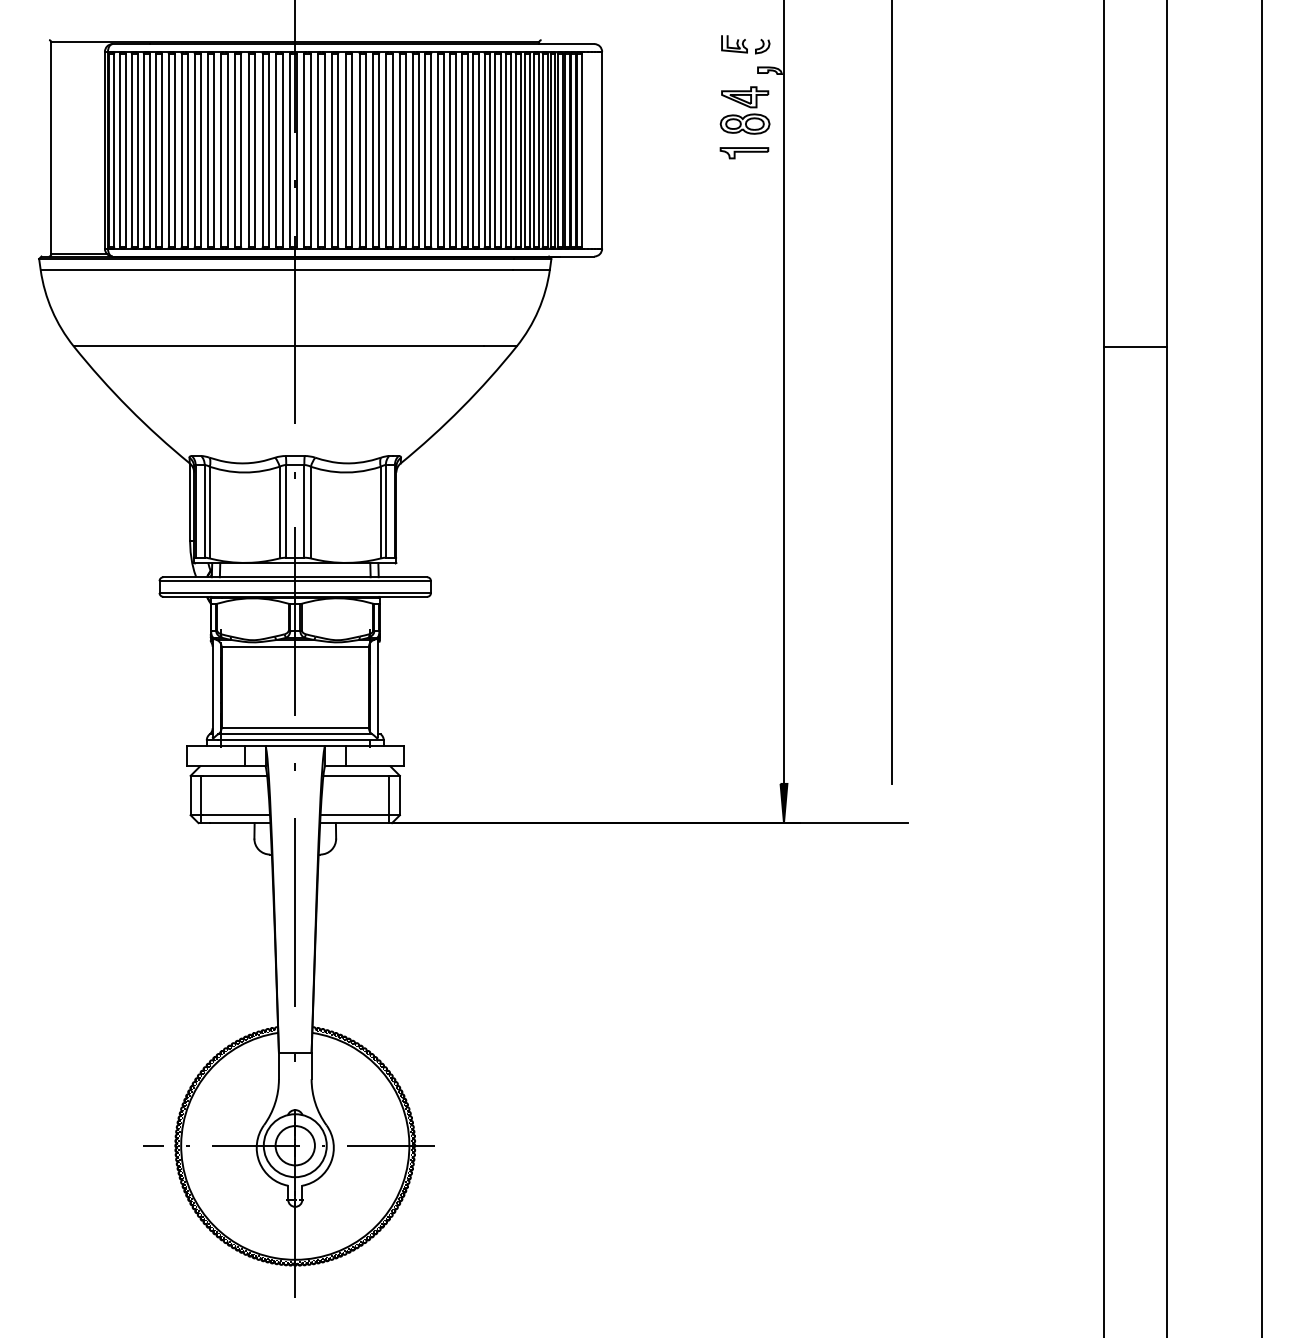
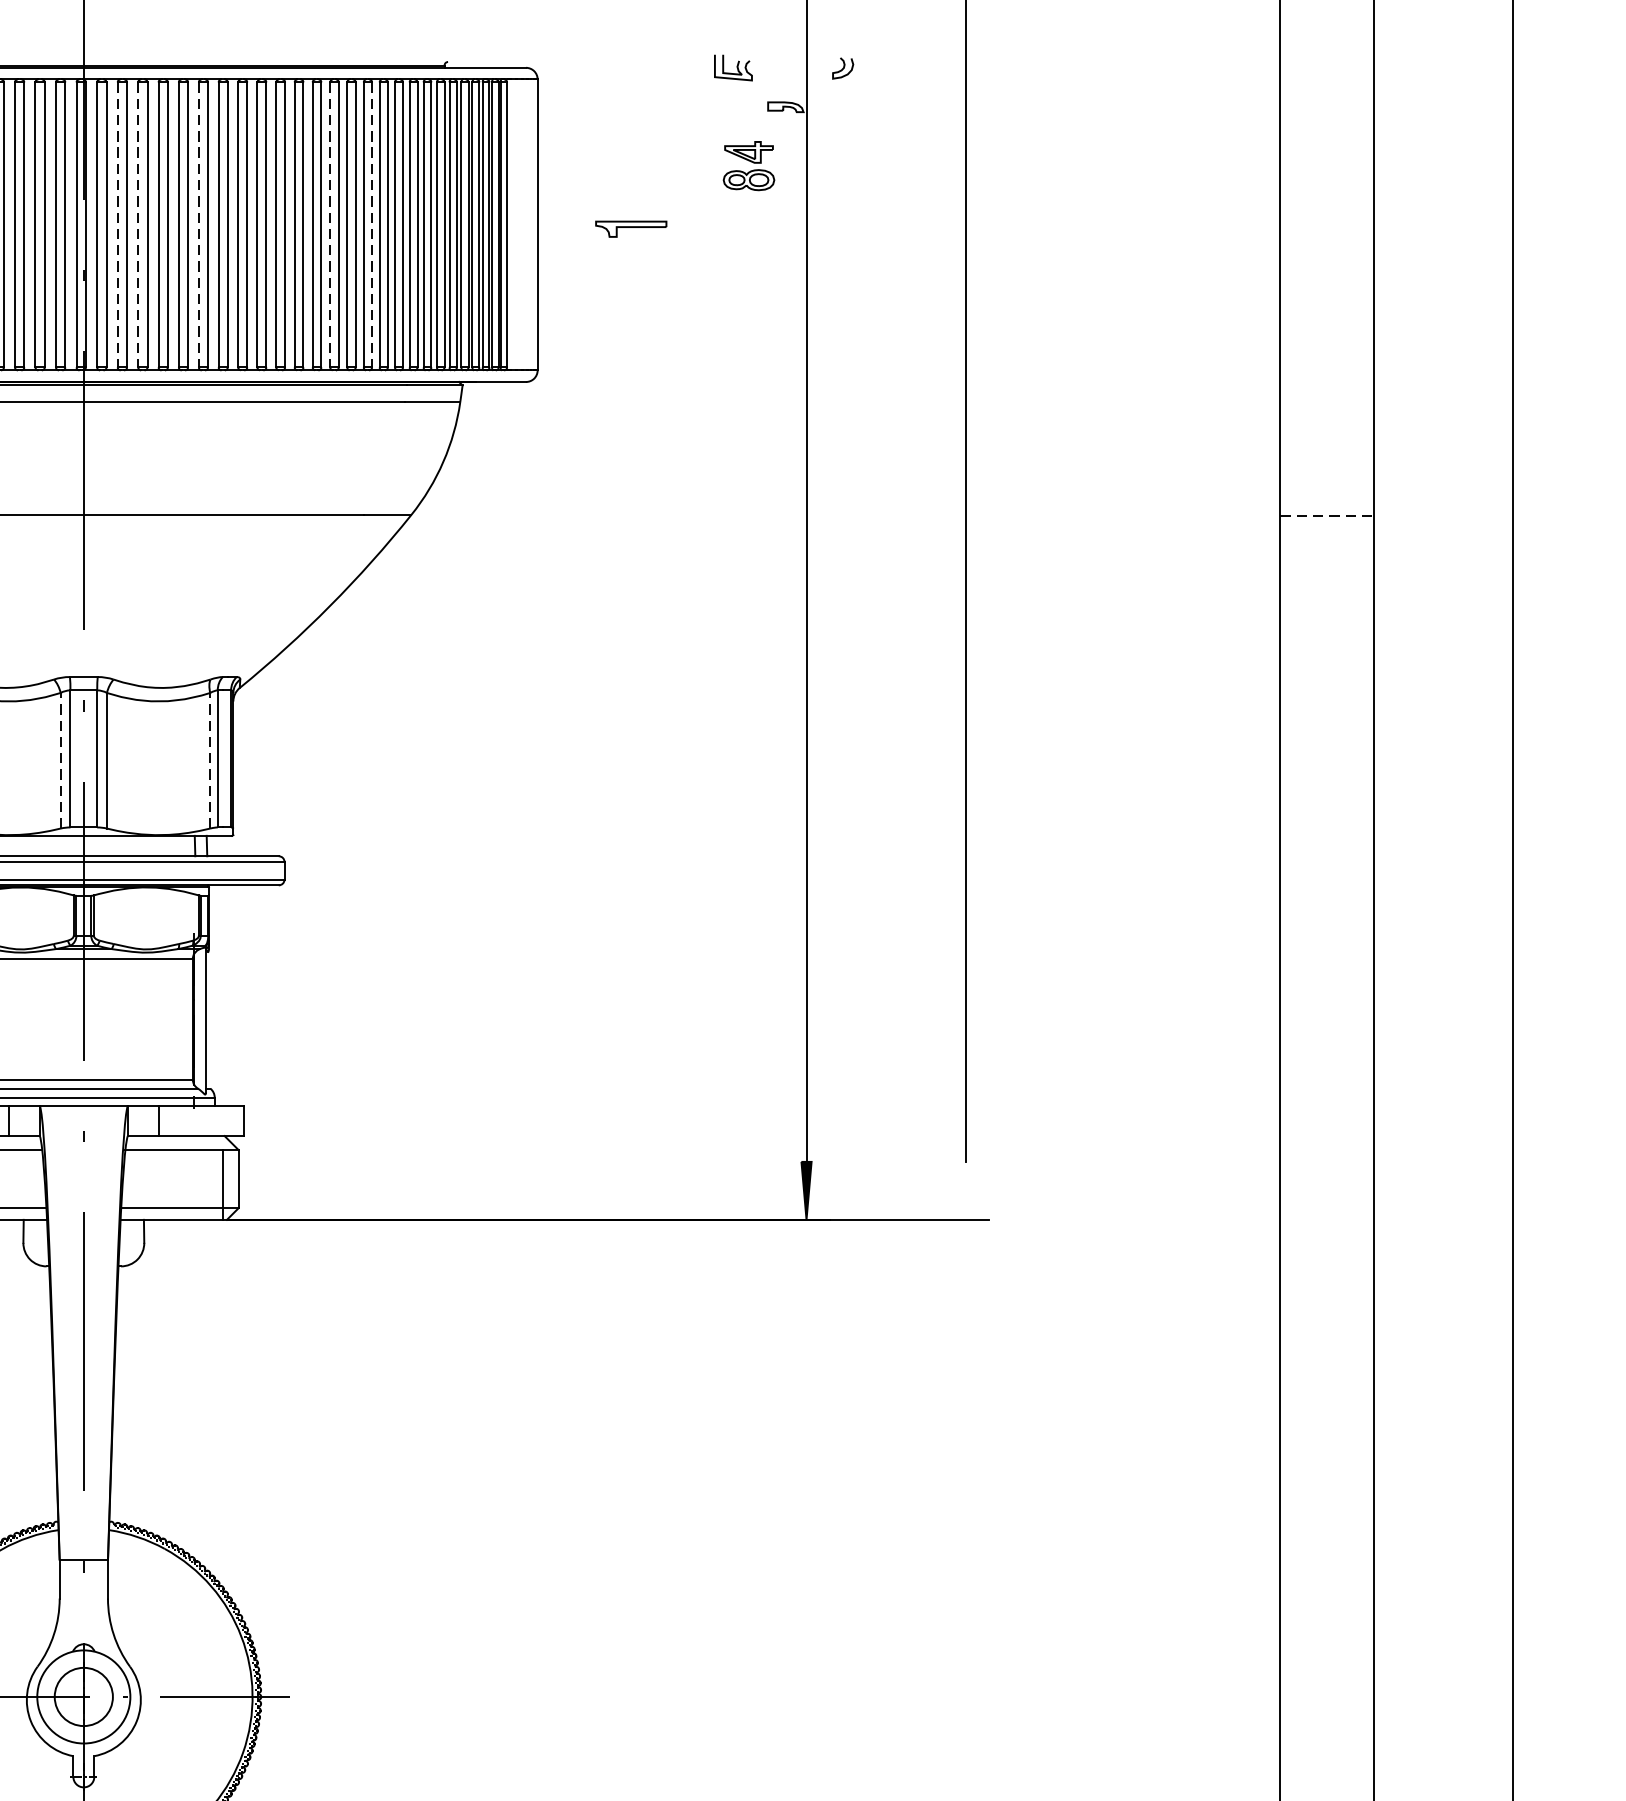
curve: (762, 46) -> (842, 68), moved
part: (744, 110) -> (748, 166), size x0.7
line: (318, 150) -> (118, 225), solid -> dashed
line: (332, 150) -> (138, 225), solid -> dashed
line: (373, 150) -> (199, 225), solid -> dashed
line: (461, 150) -> (329, 225), solid -> dashed
line: (490, 150) -> (372, 225), solid -> dashed
part: (744, 153) -> (631, 229), moved
line: (1136, 346) -> (1327, 515), solid -> dashed
line: (279, 512) -> (60, 760), solid -> dashed
line: (380, 512) -> (209, 760), solid -> dashed

